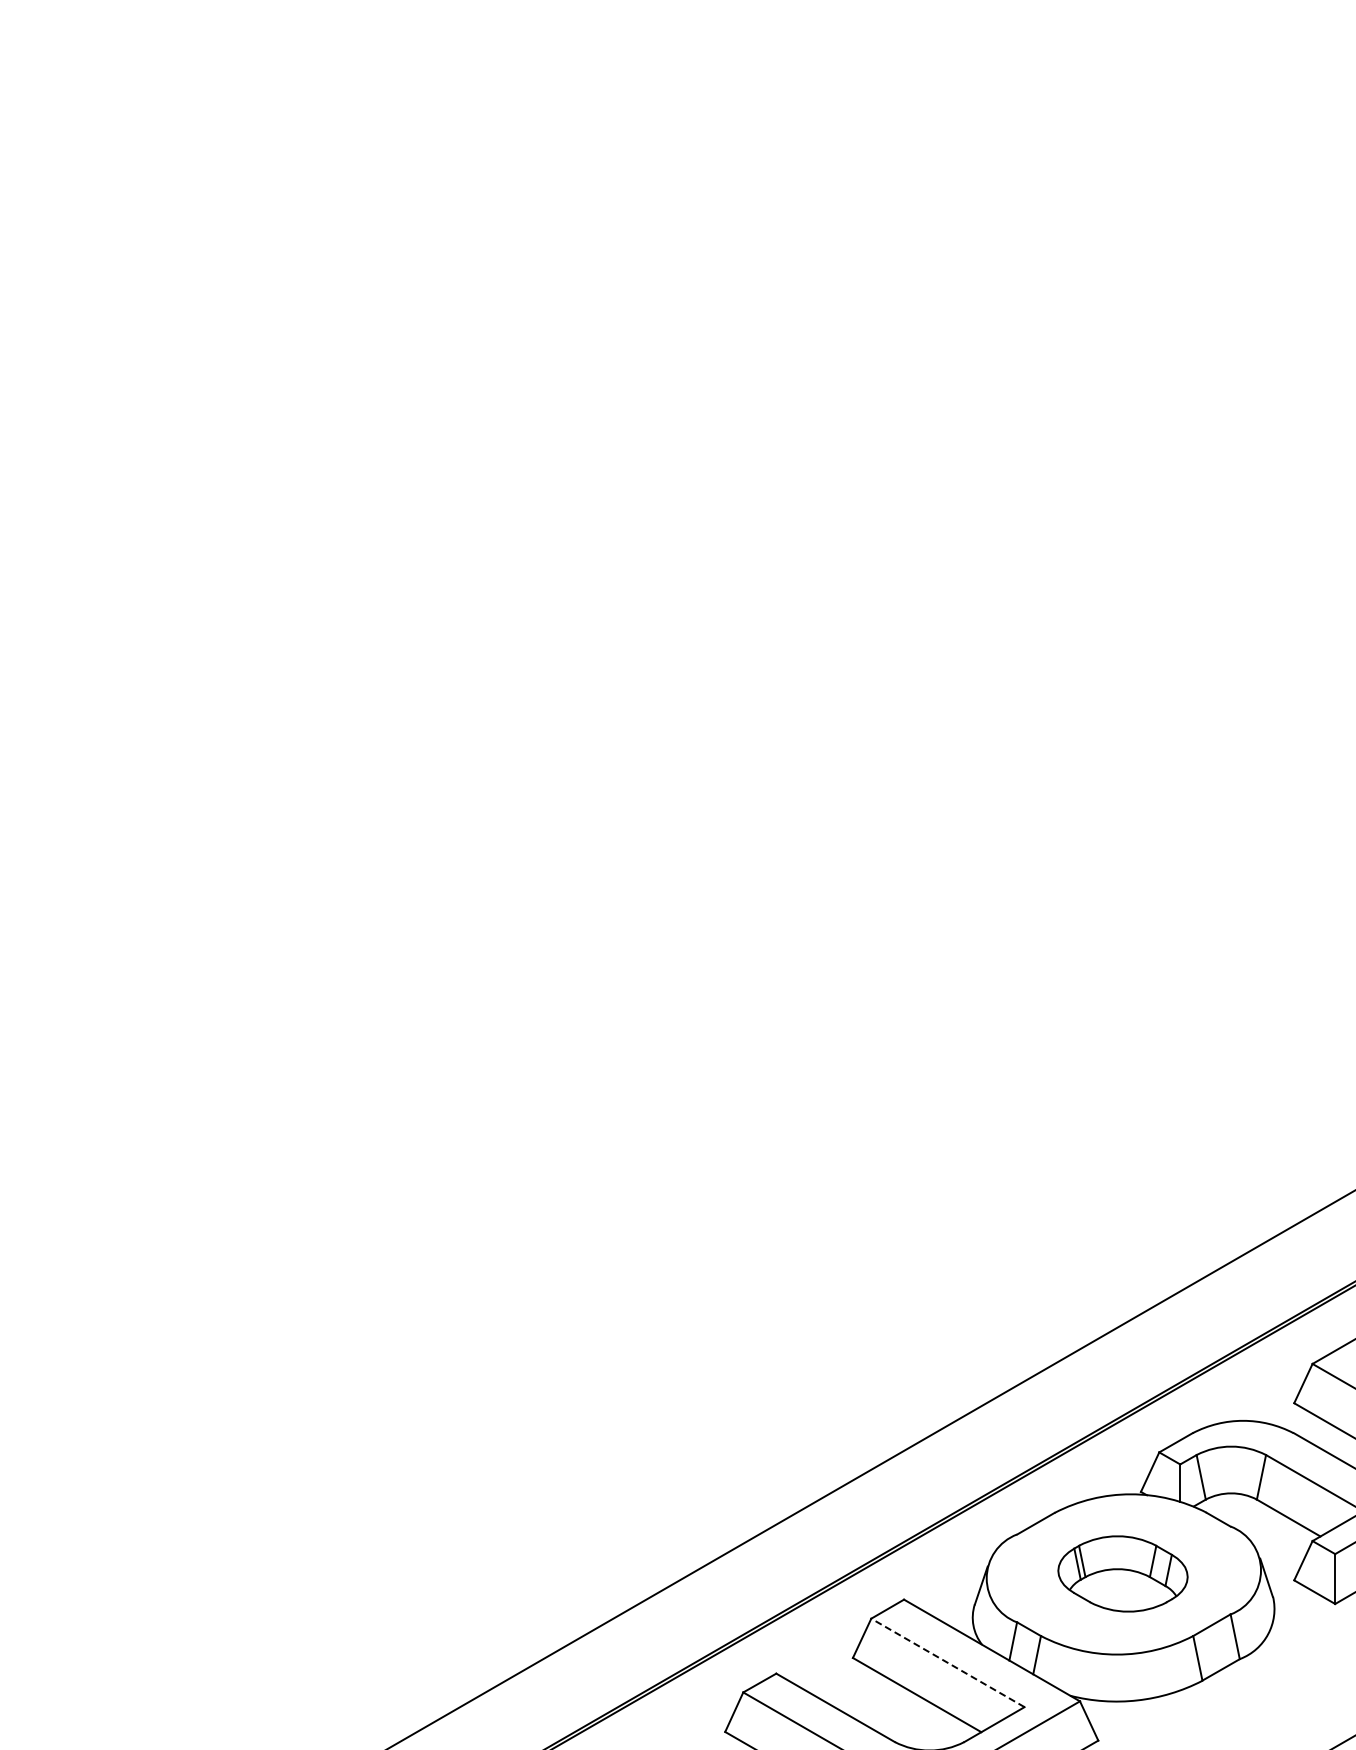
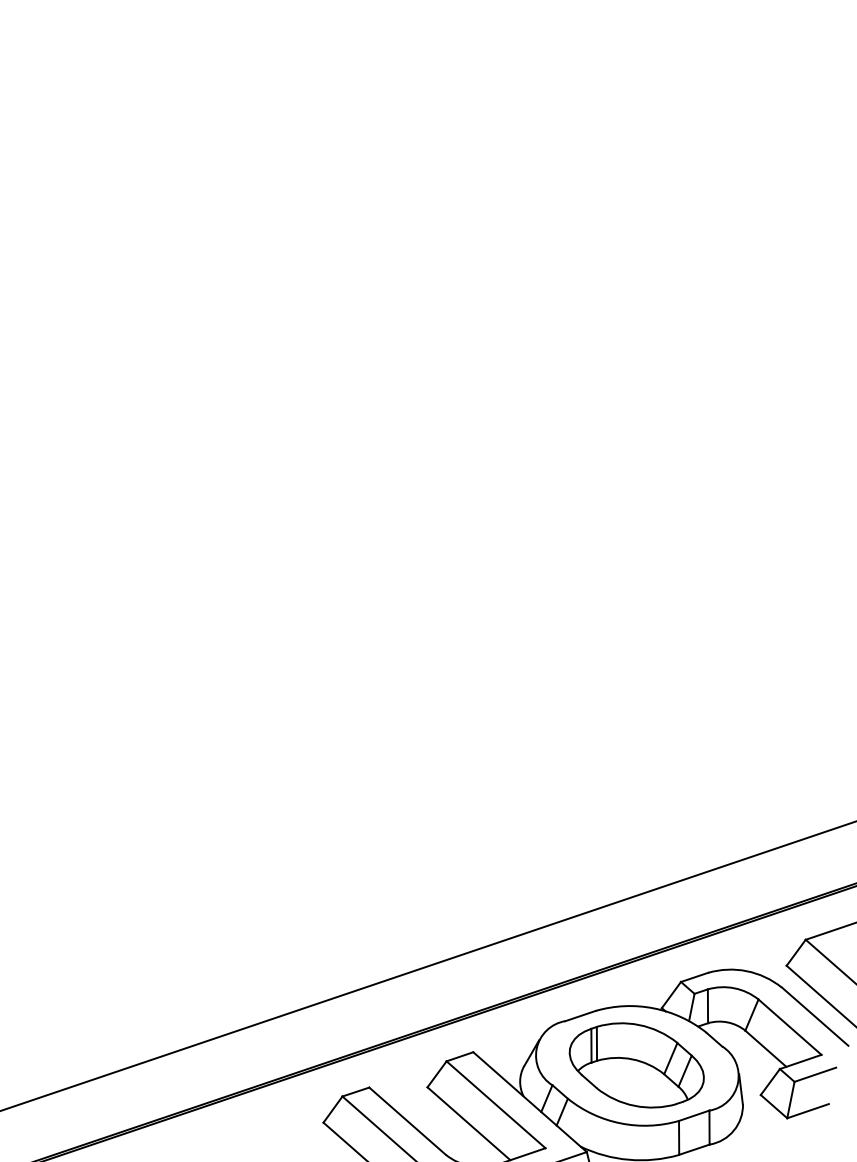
part: (1122, 1573) -> (636, 1064), size x1.43
line: (947, 1662) -> (495, 1104), dashed -> solid

